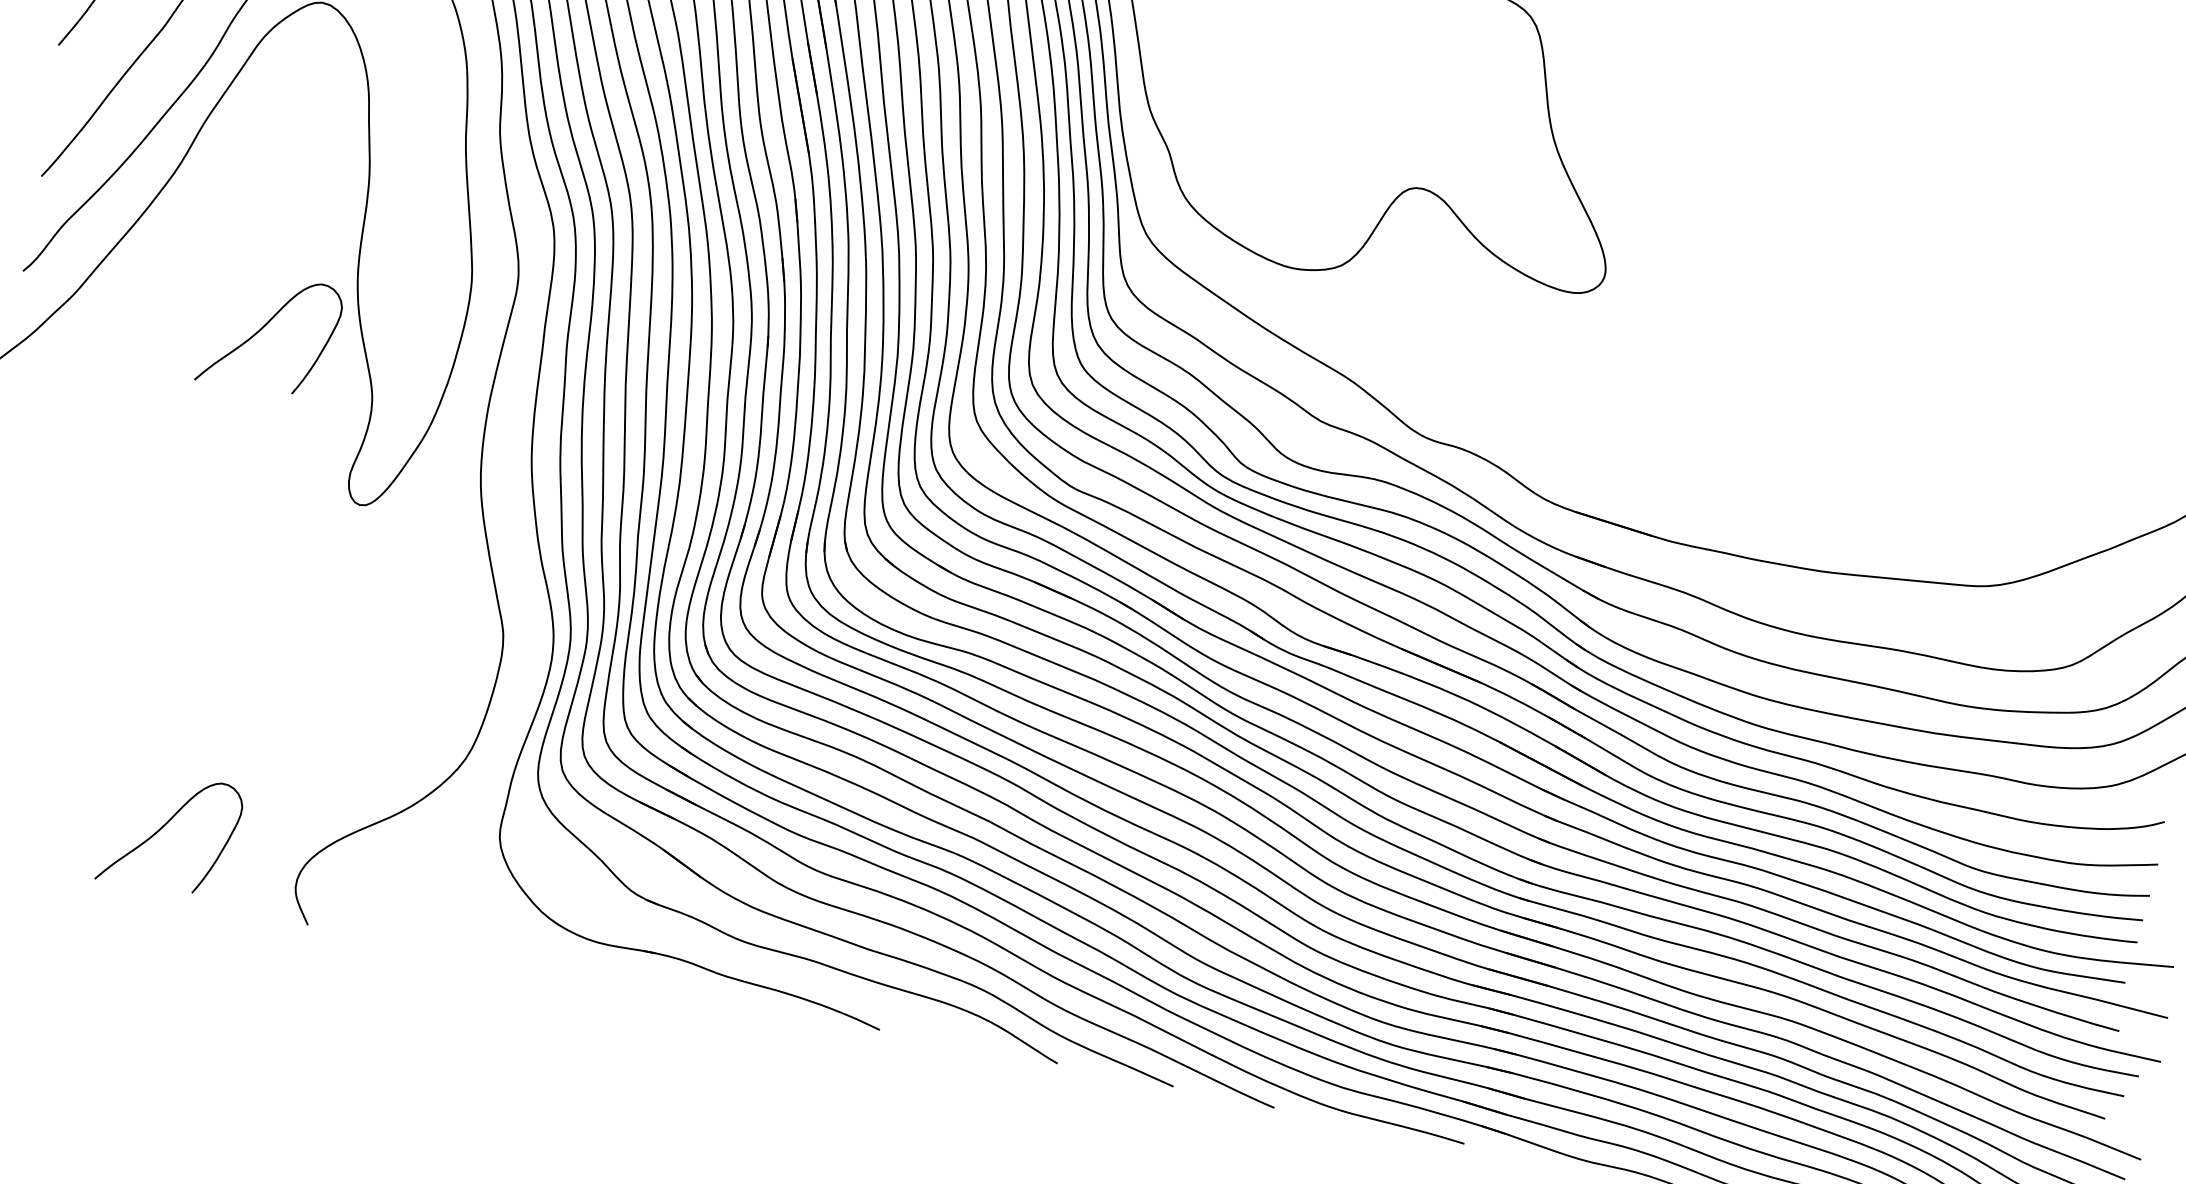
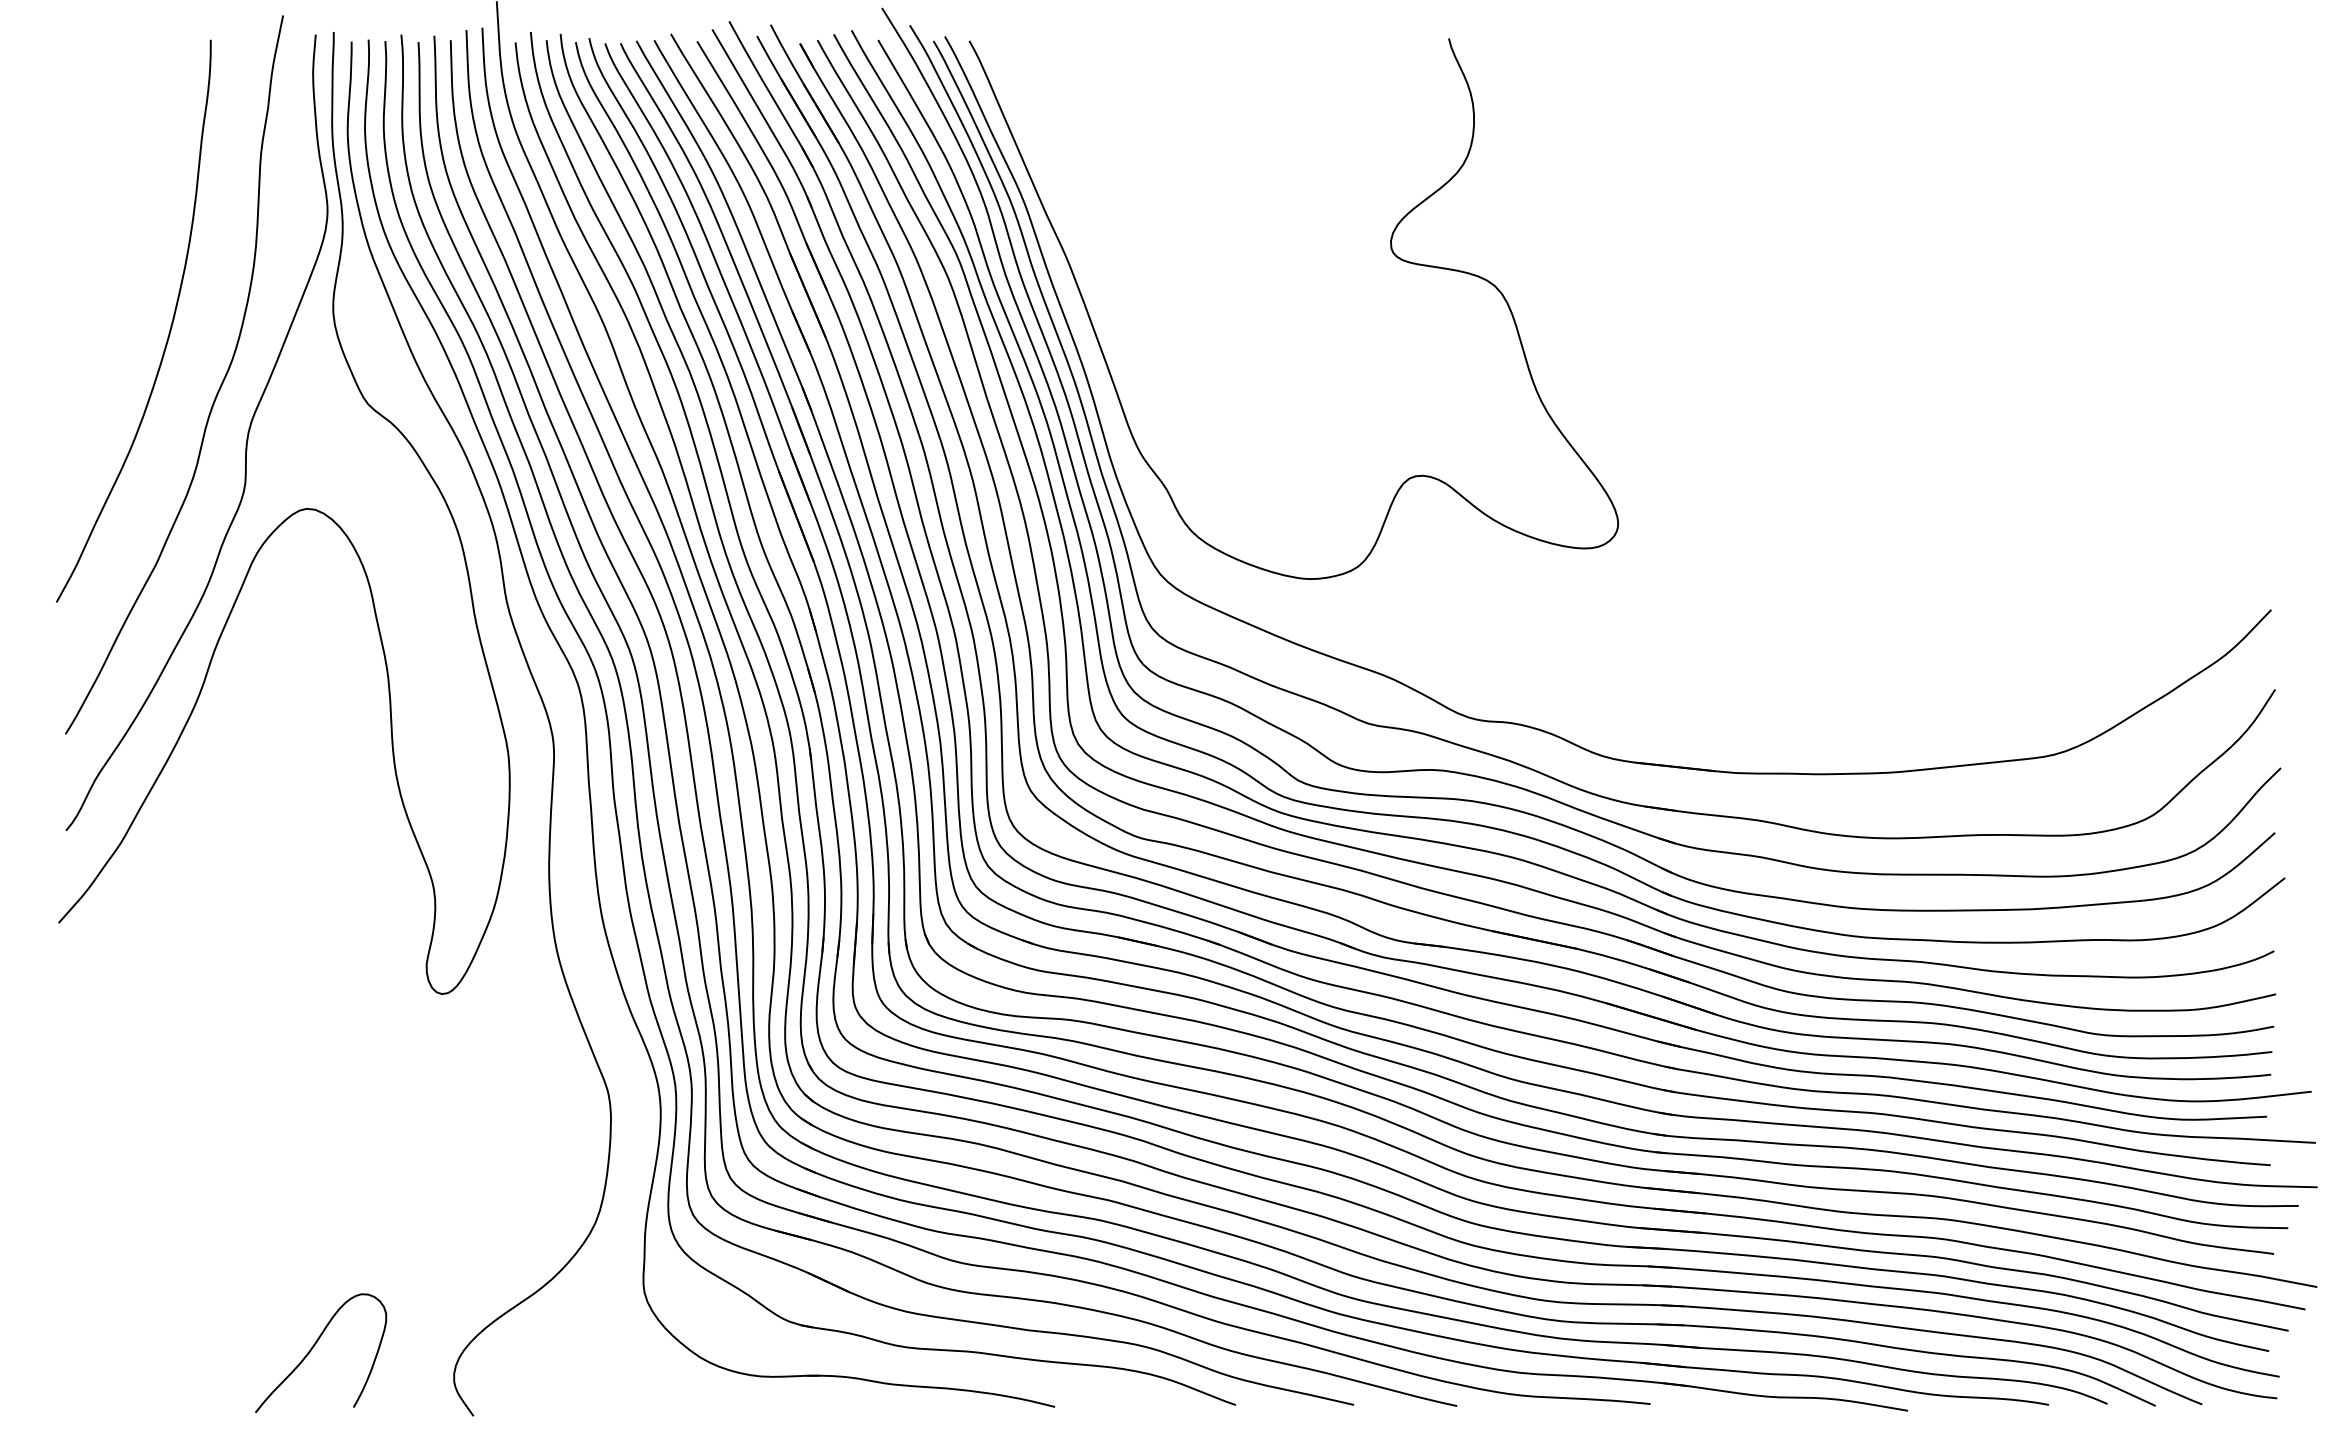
curve: (263, 328) -> (313, 839), removed

